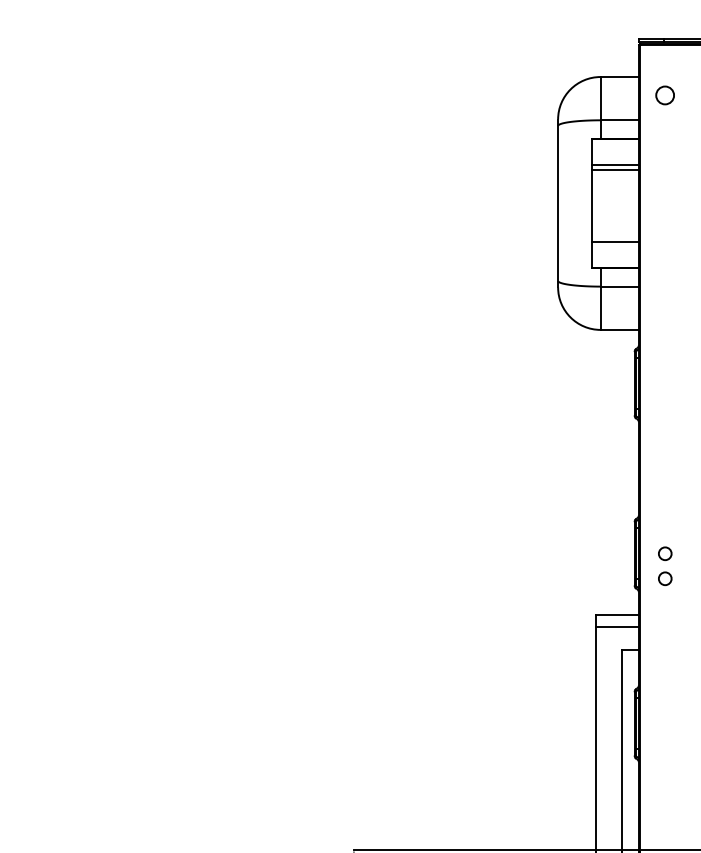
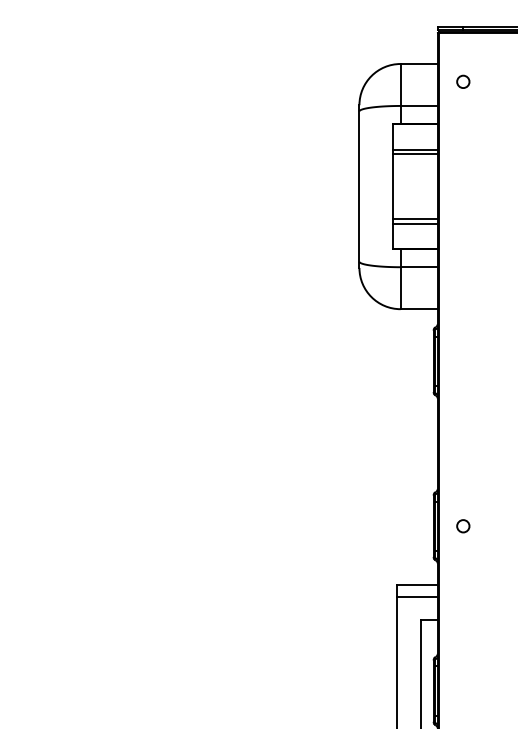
circle: (665, 95) -> (463, 81), size x0.71
line: (615, 237) -> (415, 219), added
circle: (665, 578) -> (463, 550), removed

